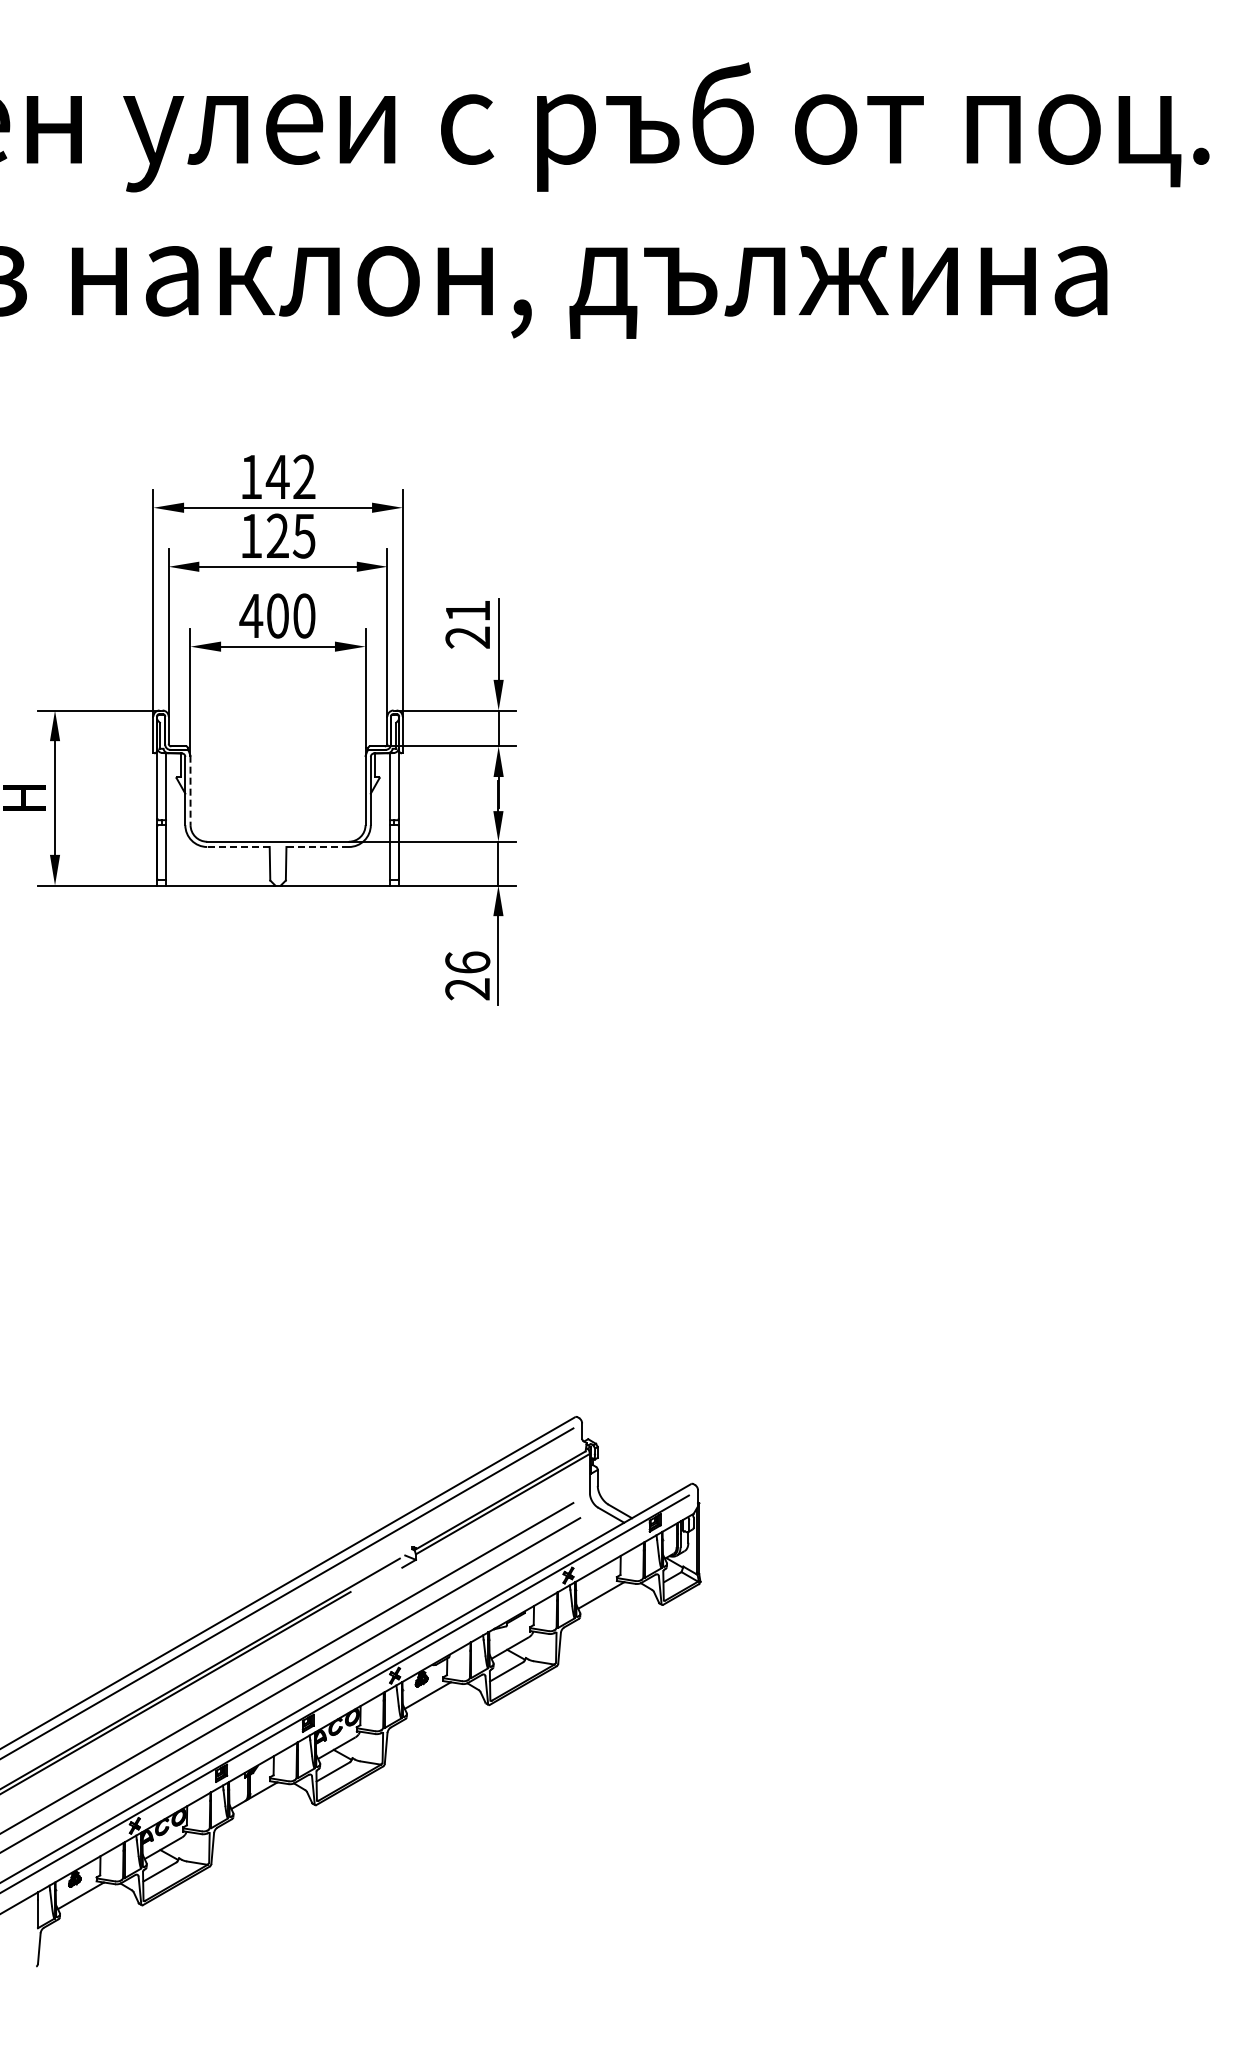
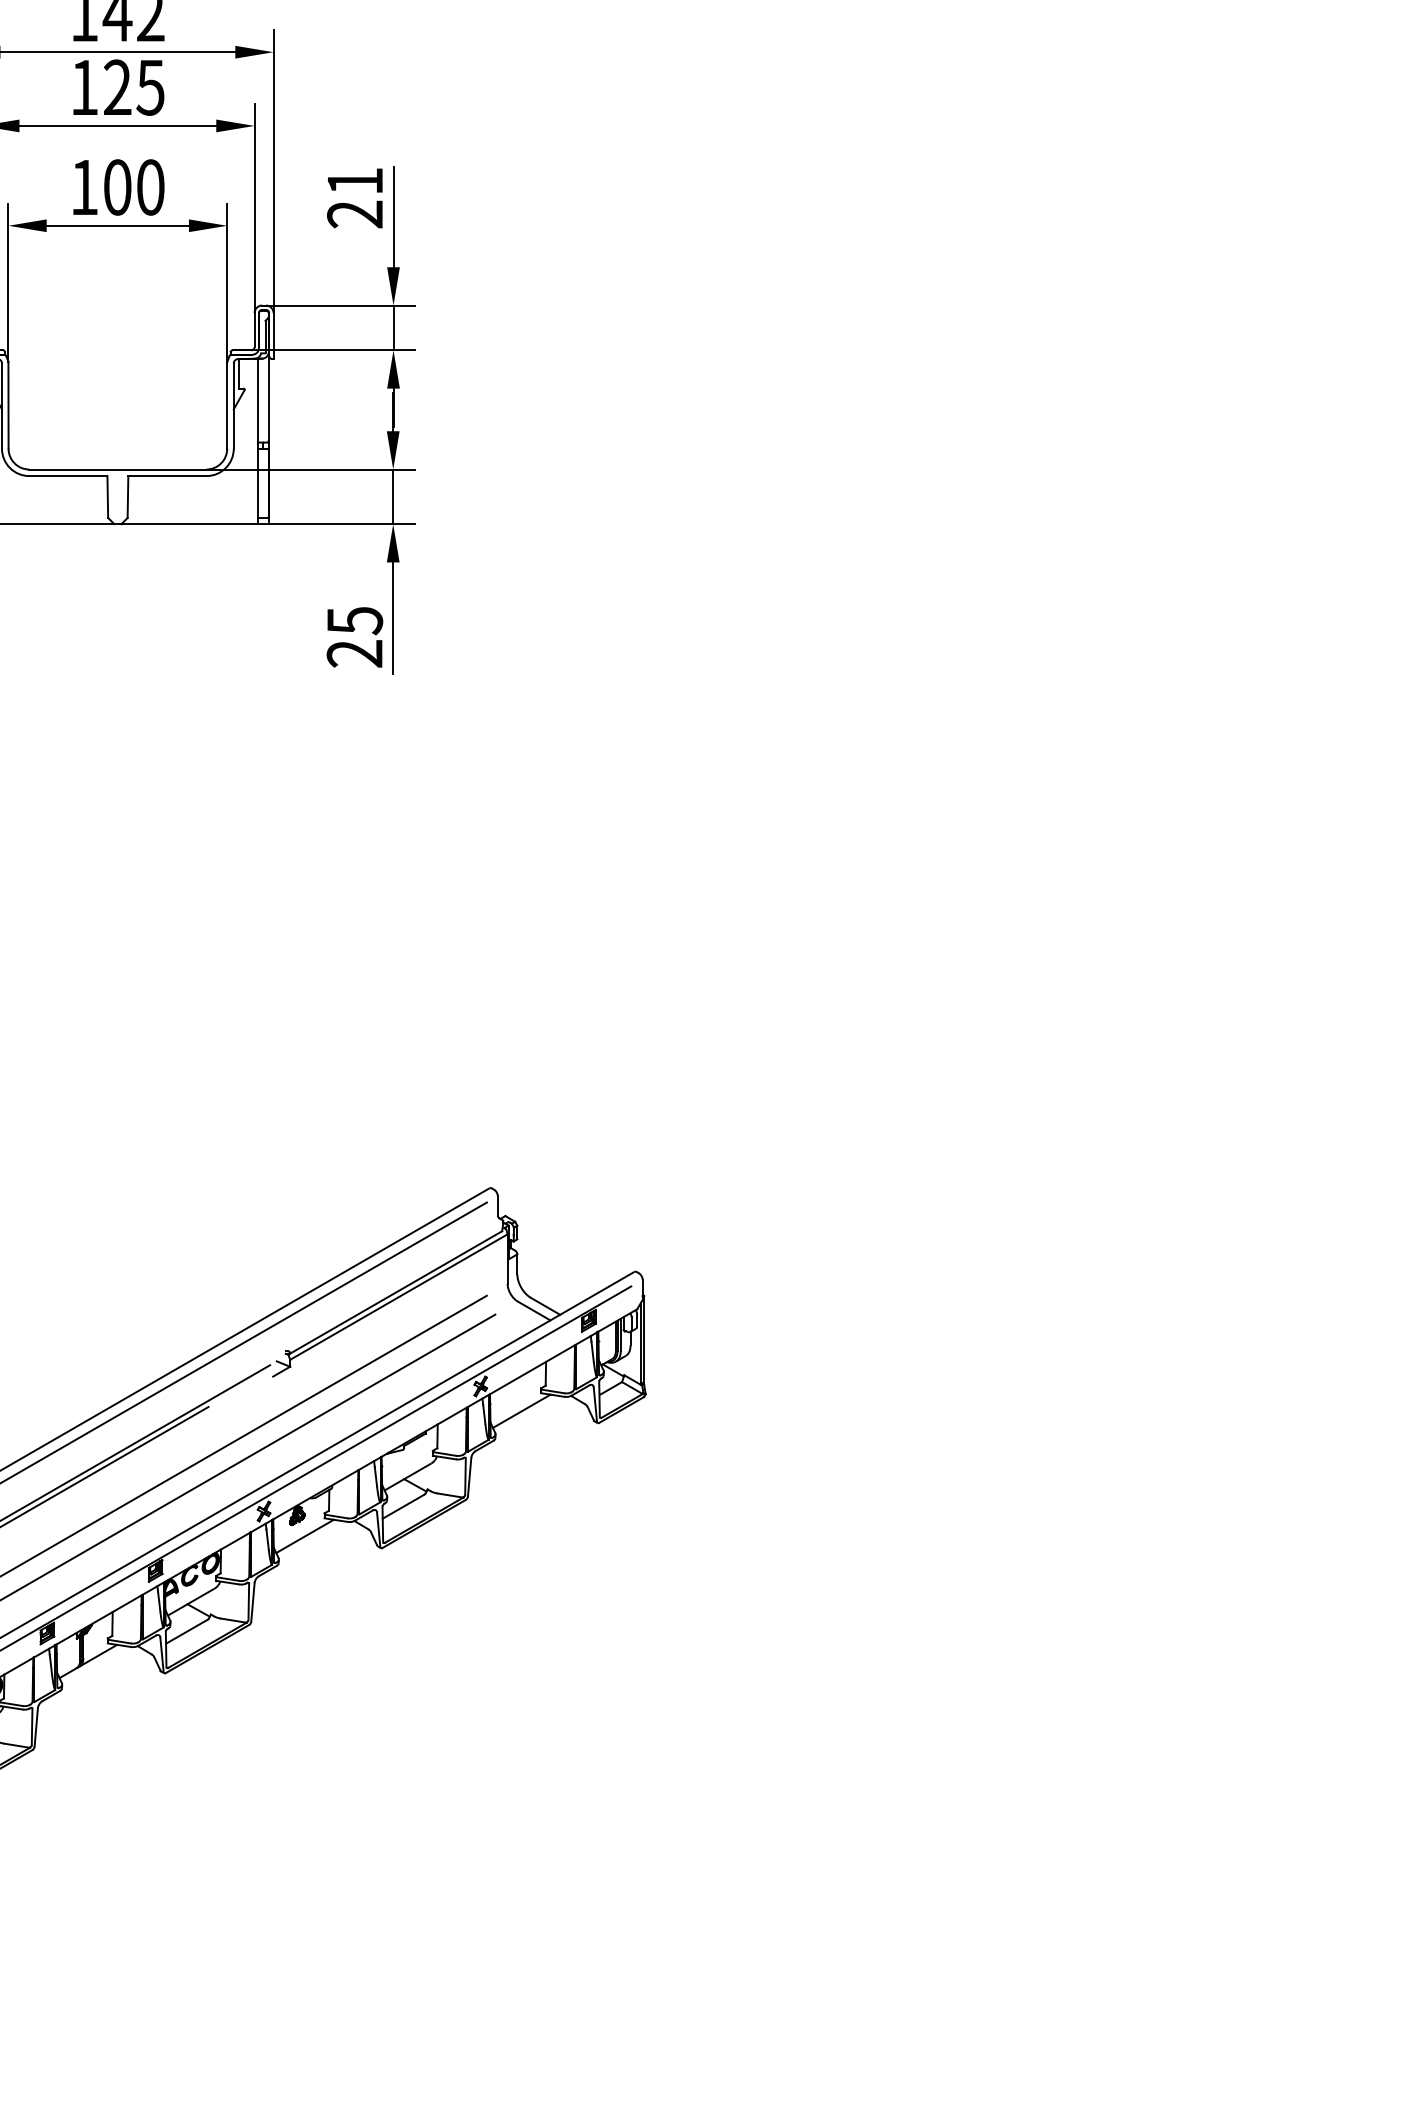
text: (251, 615) -> (84, 186), 400 -> 100
line: (190, 790) -> (8, 405), dashed -> solid
line: (237, 847) -> (67, 476), dashed -> solid
line: (317, 847) -> (167, 476), dashed -> solid
text: (467, 962) -> (354, 620), 26 -> 25

